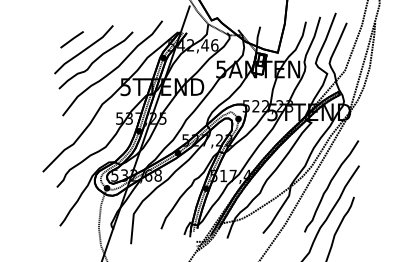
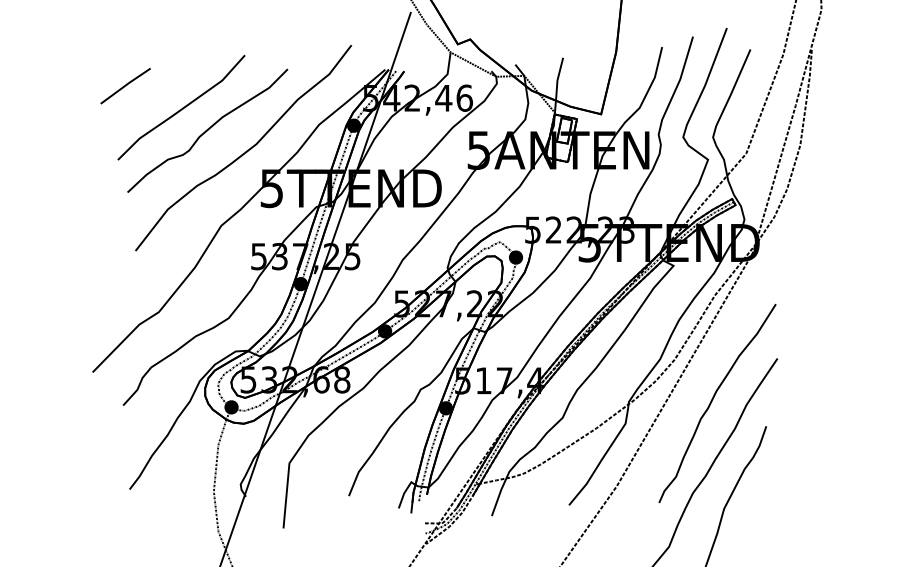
line: (71, 39) -> (124, 85), moved

